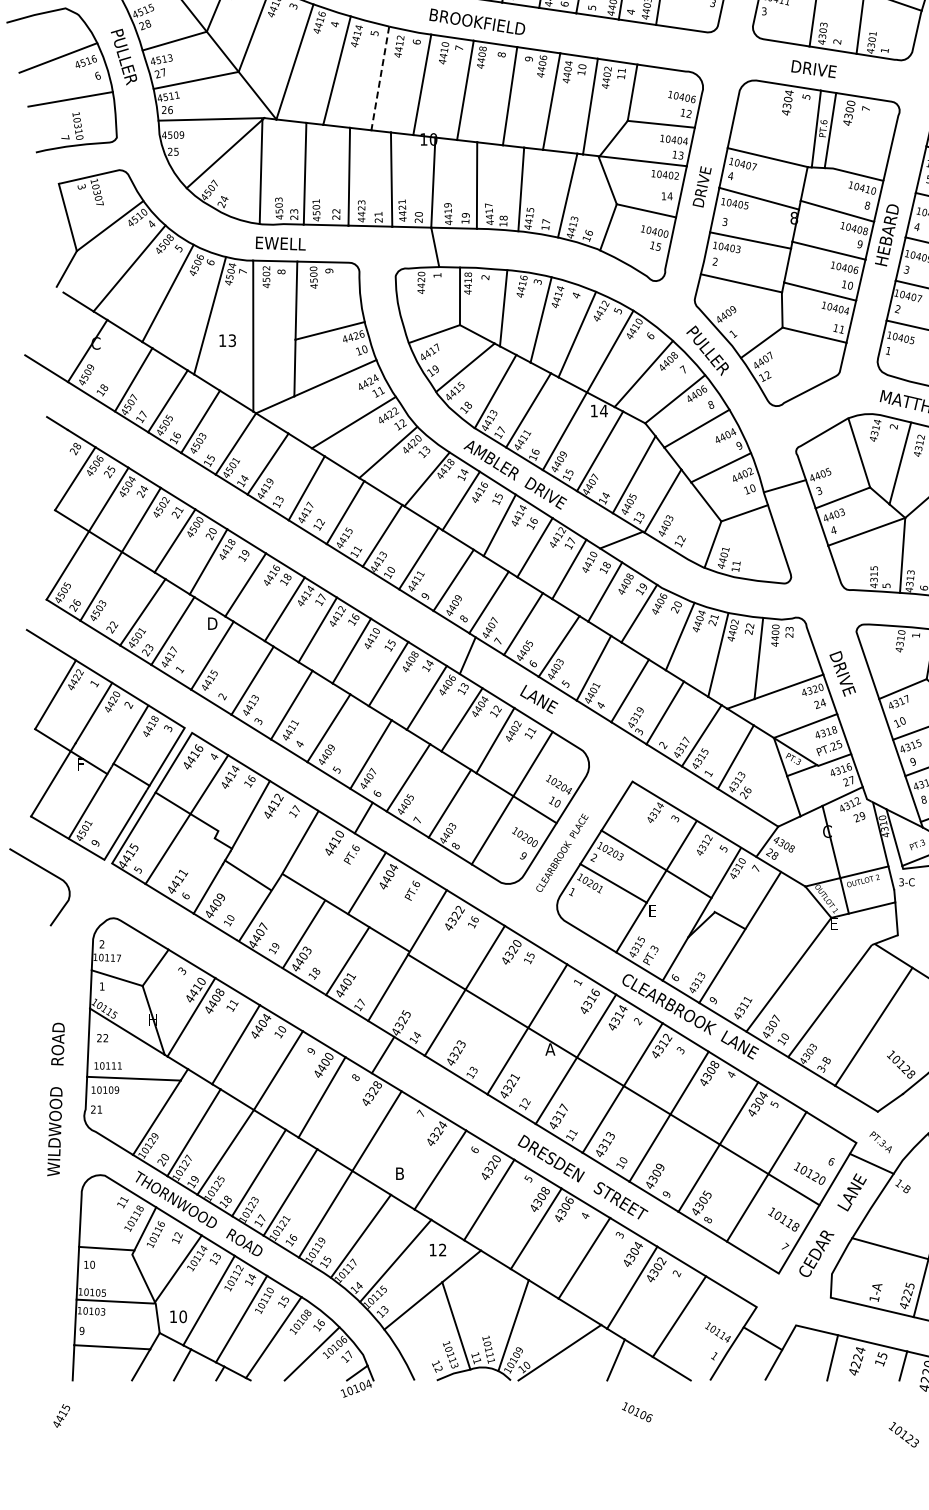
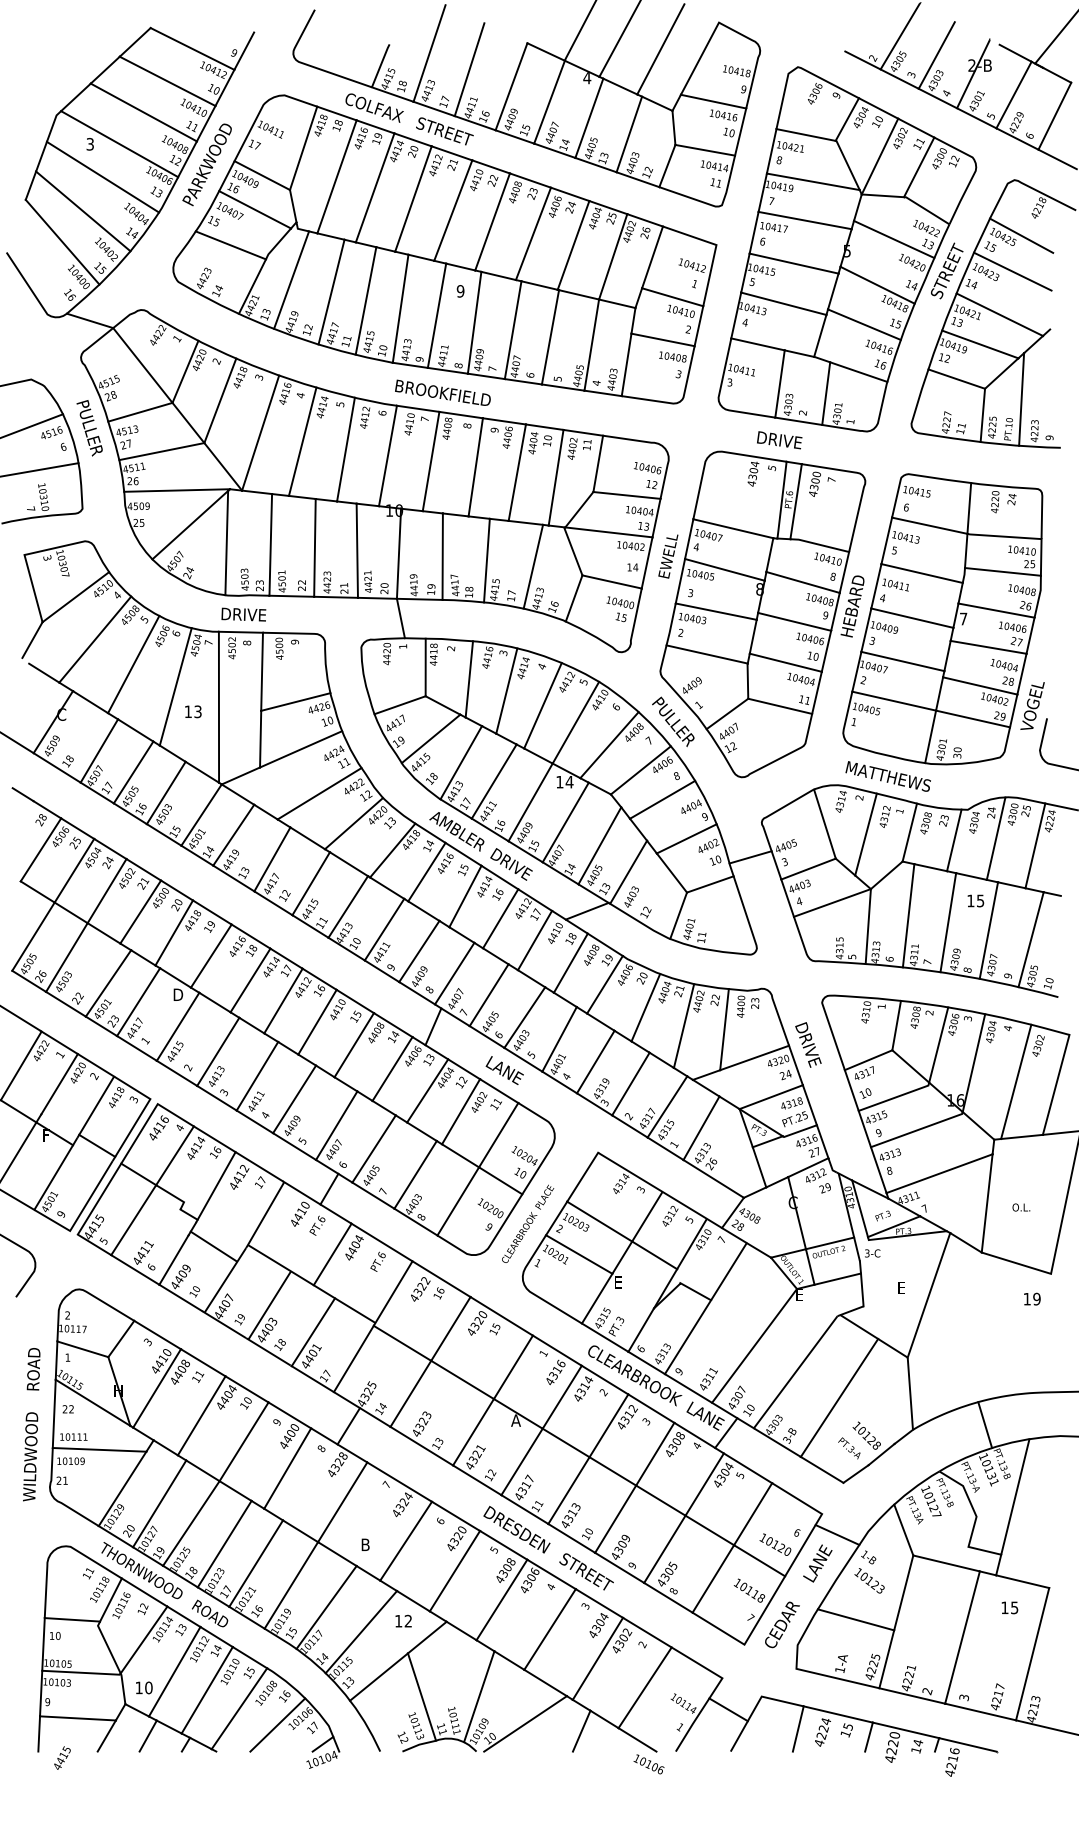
line: (379, 78) -> (345, 449), dashed -> solid
text: (702, 184) -> (668, 555), DRIVE -> EWELL
text: (281, 243) -> (247, 614), EWELL -> DRIVE
line: (760, 1062) -> (726, 1433), added
text: (55, 1099) -> (31, 1424), moved
text: (880, 1142) -> (849, 1448), moved
text: (636, 1412) -> (648, 1764), moved
text: (61, 1415) -> (62, 1757), moved
text: (903, 1434) -> (869, 1580), moved

